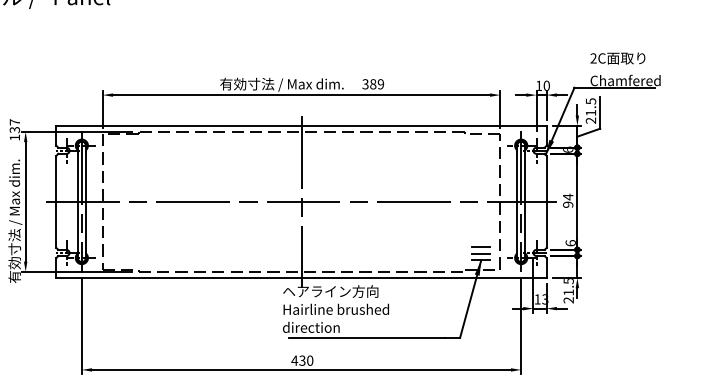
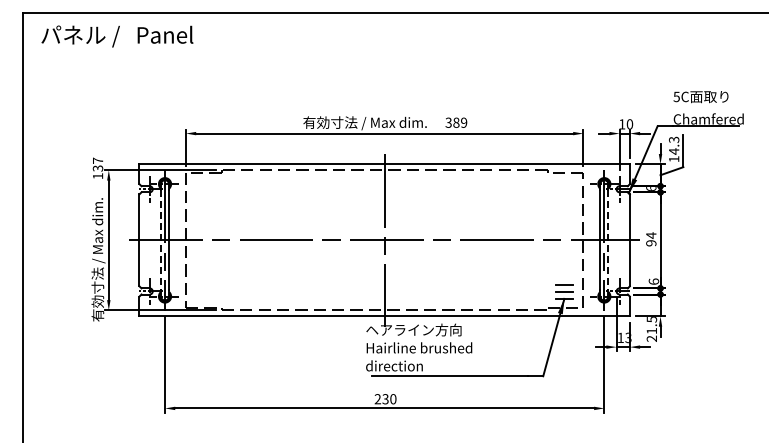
text: (593, 58) -> (676, 96), 2C -> 5C
text: (590, 111) -> (673, 149), 21.5 -> 14.3
line: (77, 202) -> (160, 240), solid -> dashed
line: (525, 202) -> (608, 240), solid -> dashed
text: (294, 361) -> (377, 399), 430 -> 230

